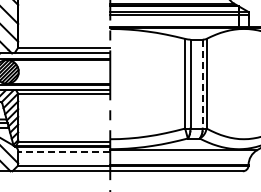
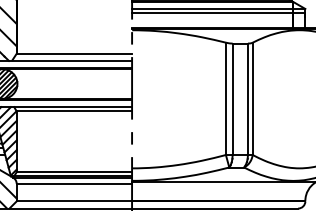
line: (202, 84) -> (247, 99), dashed -> solid
line: (63, 151) -> (73, 183), dashed -> solid

